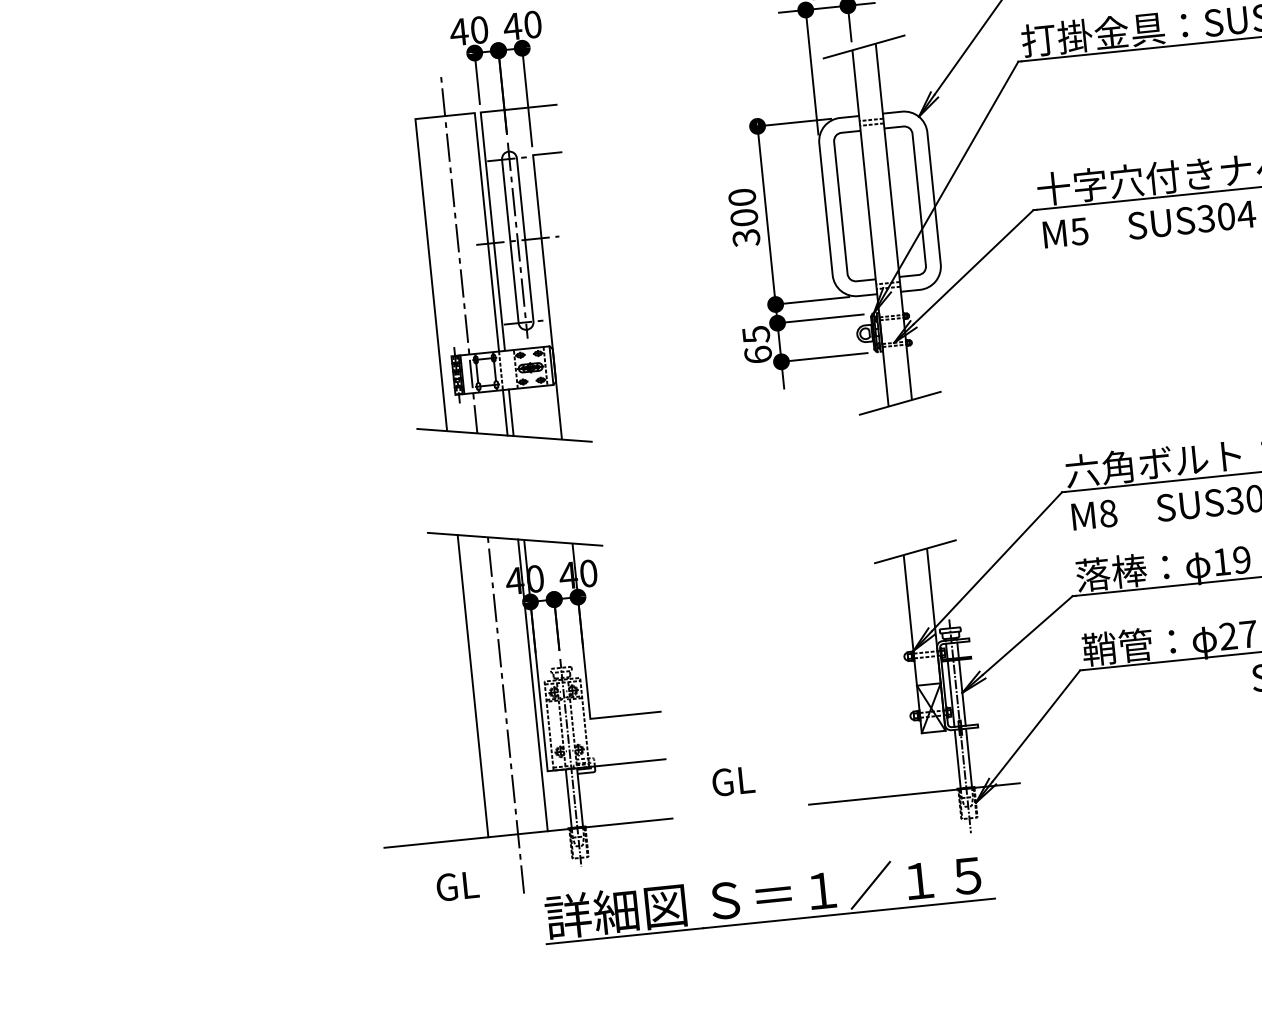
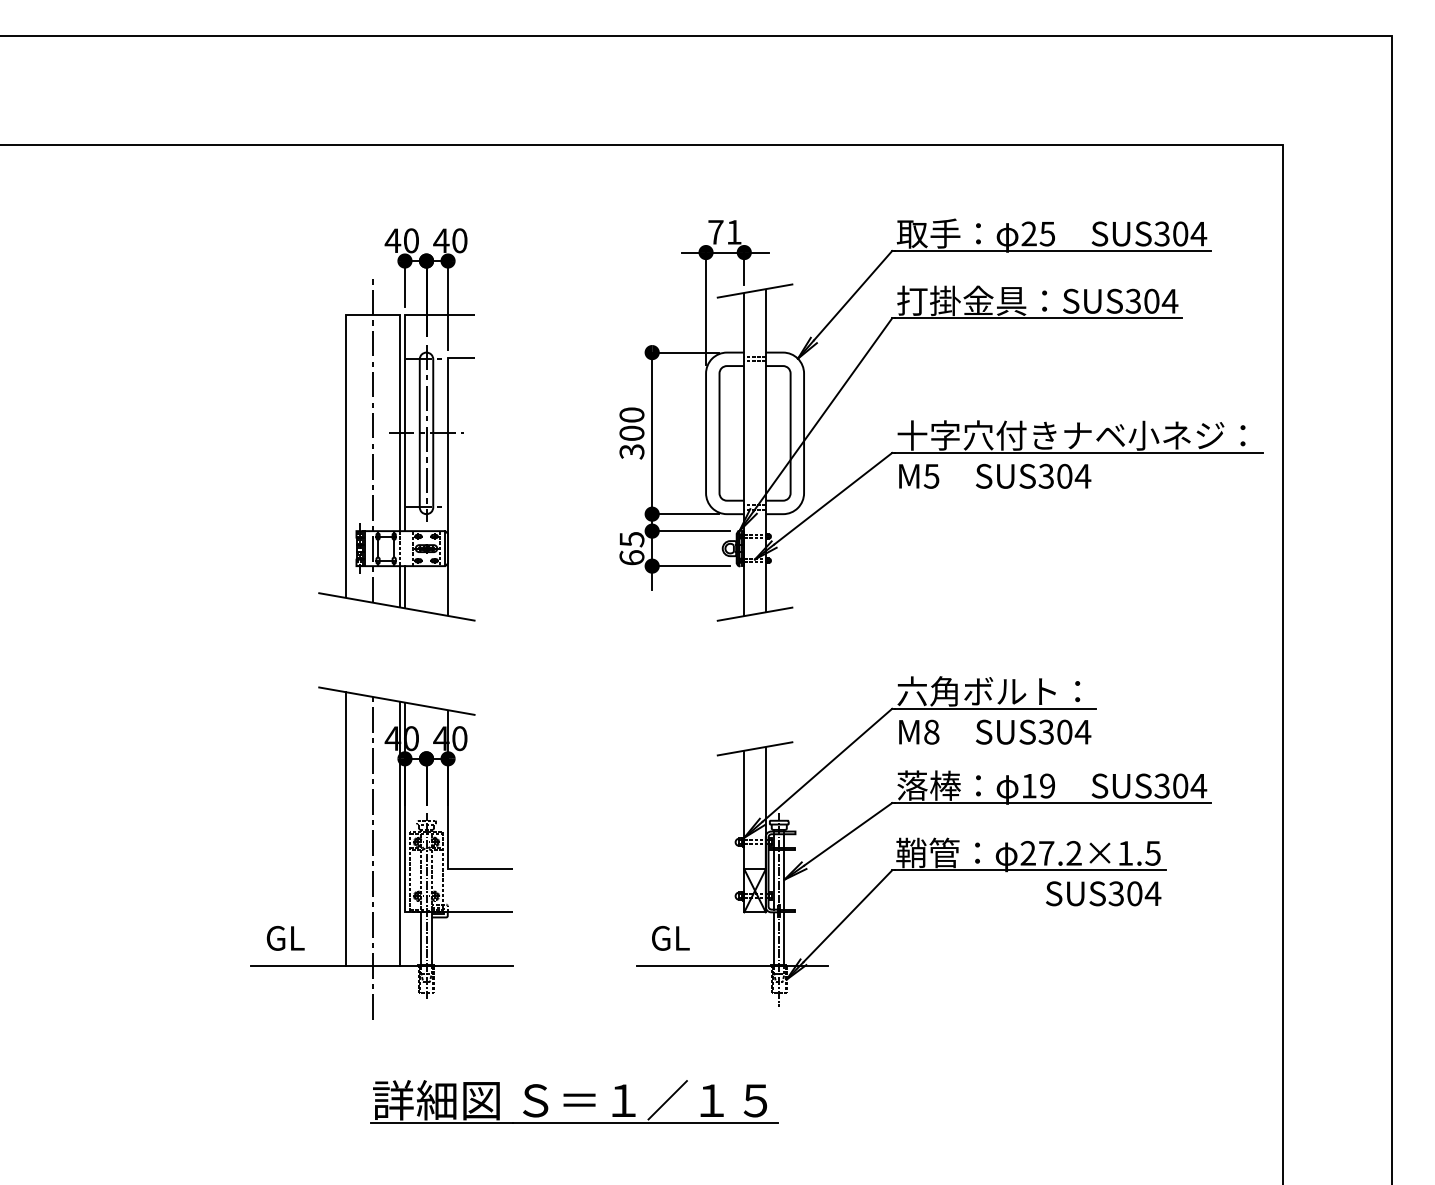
text: (733, 781) -> (670, 938), moved
text: (457, 886) -> (285, 938), moved
part: (768, 897) -> (574, 1101), moved

